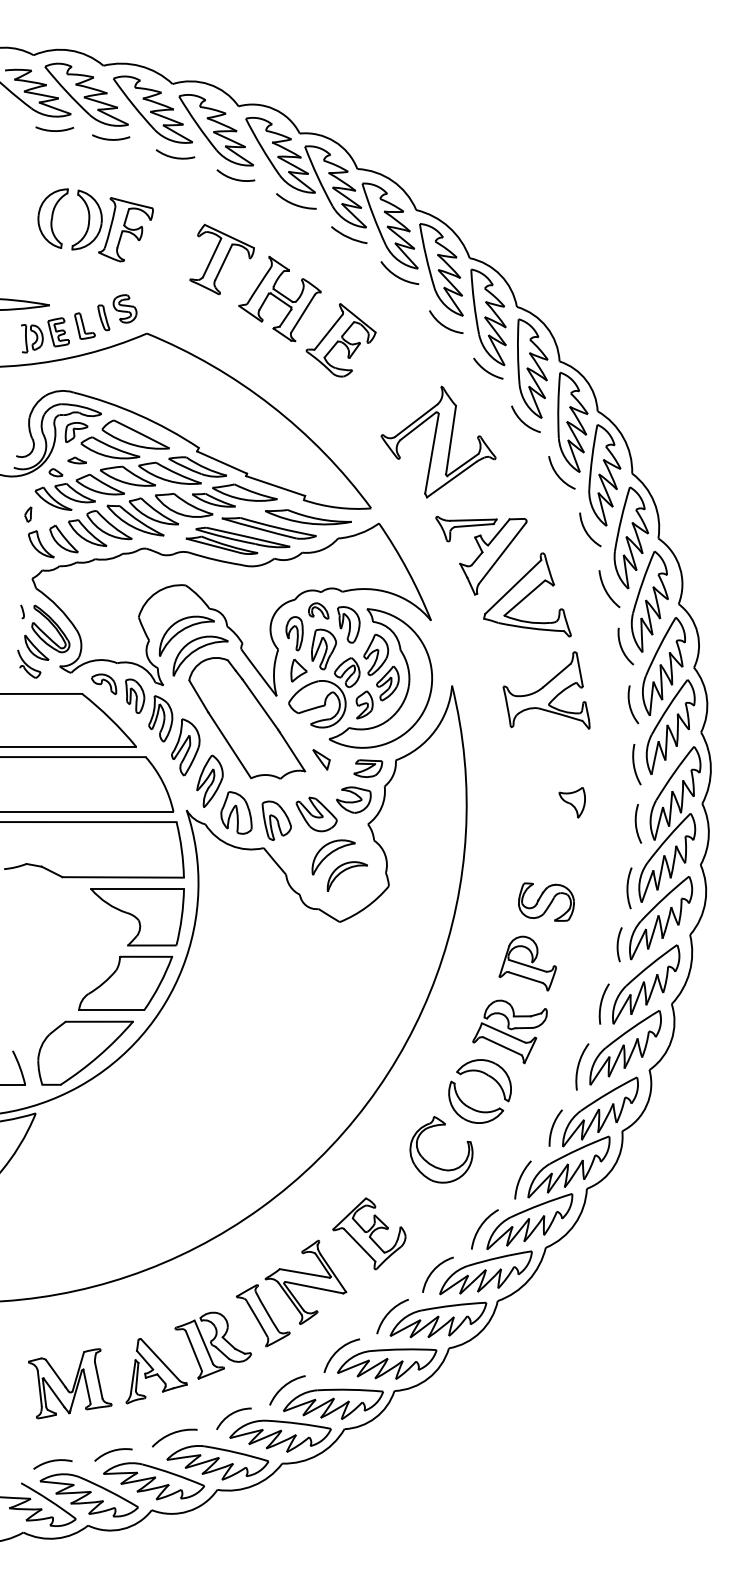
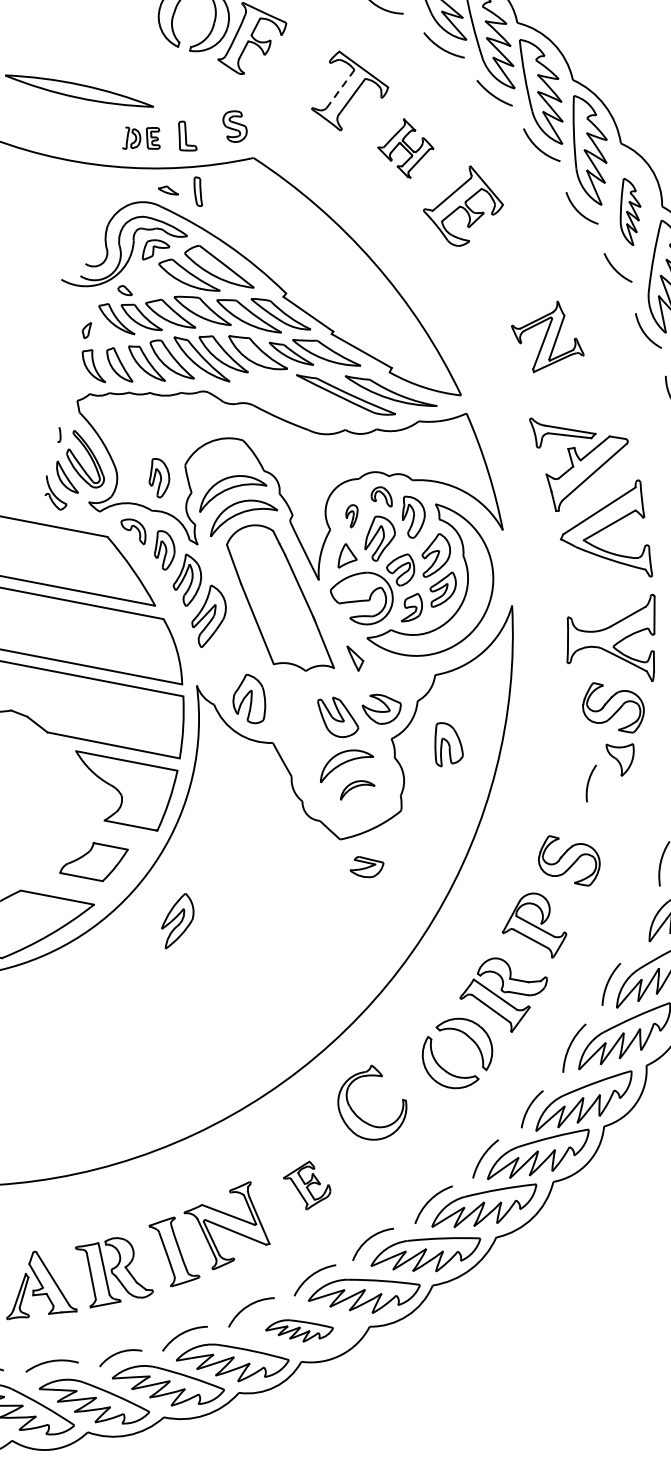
line: (211, 258) -> (339, 89), solid -> dashed
part: (279, 298) -> (405, 147), size x0.6
part: (103, 317) -> (198, 191), moved
part: (488, 317) -> (629, 212), size x0.6
part: (45, 335) -> (142, 138), size x0.7
part: (438, 441) -> (548, 336), size x0.6
part: (76, 460) -> (167, 189), moved
part: (237, 540) -> (308, 402), removed
part: (118, 632) -> (159, 477), added
part: (294, 633) -> (351, 515), size x0.6
part: (559, 758) -> (613, 707), added
part: (368, 768) -> (367, 867), moved
part: (209, 780) -> (177, 920), moved
part: (276, 820) -> (448, 745), moved
part: (346, 876) -> (357, 791), size x0.7
arc: (618, 944) -> (589, 782), moved
part: (125, 982) -> (94, 860), size x0.6
part: (431, 1163) -> (358, 1115), moved
part: (369, 1233) -> (307, 1184), size x0.6
part: (387, 1363) -> (299, 1330), size x0.6

